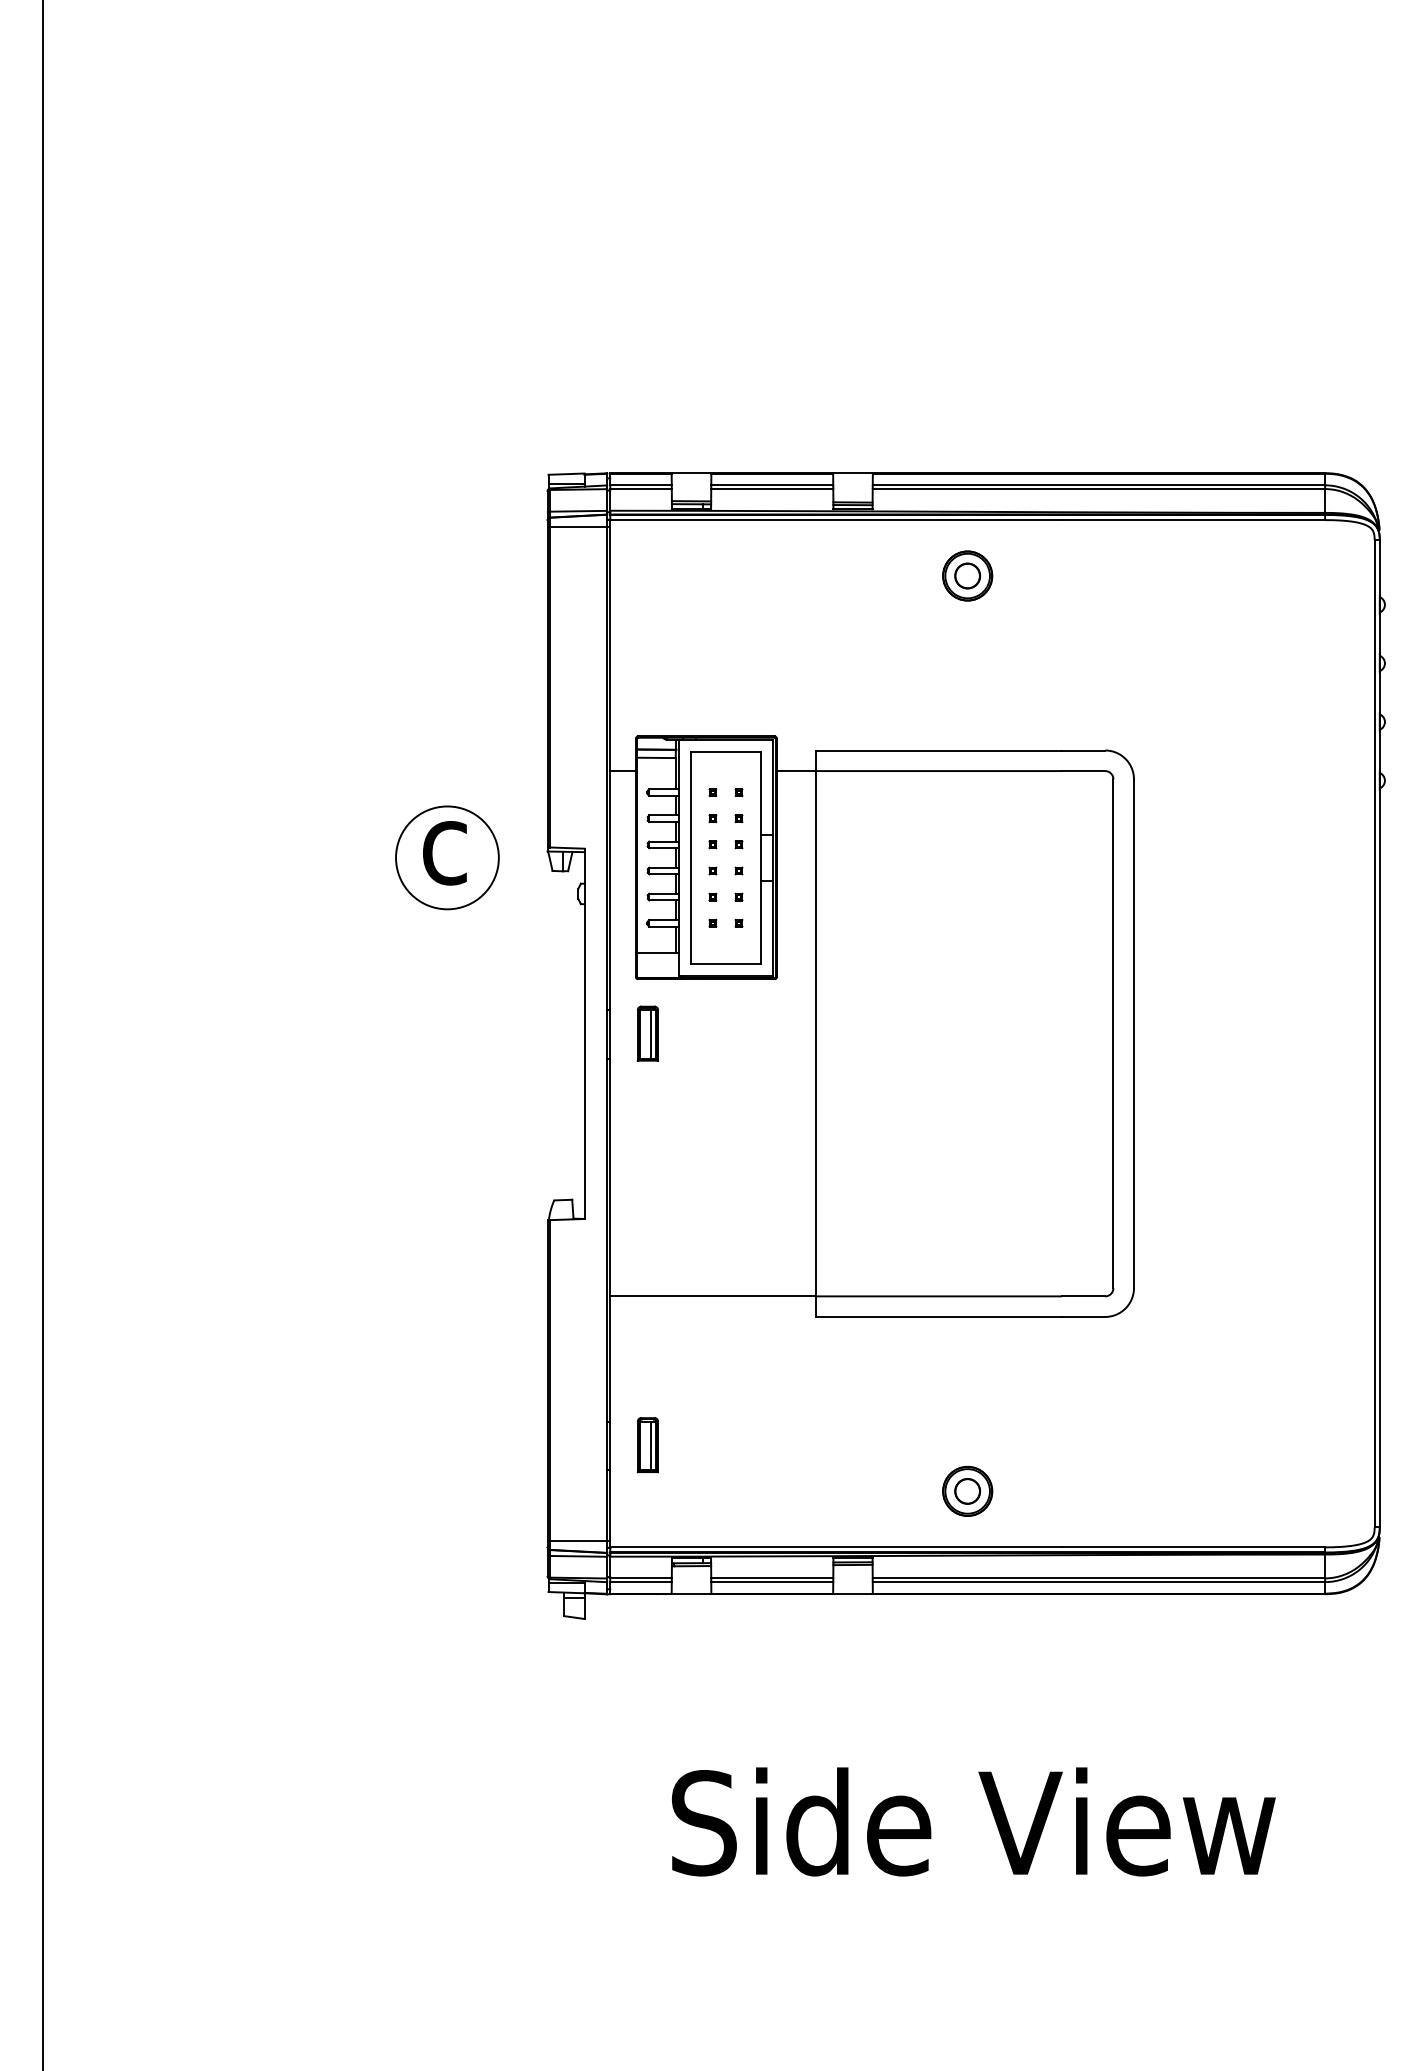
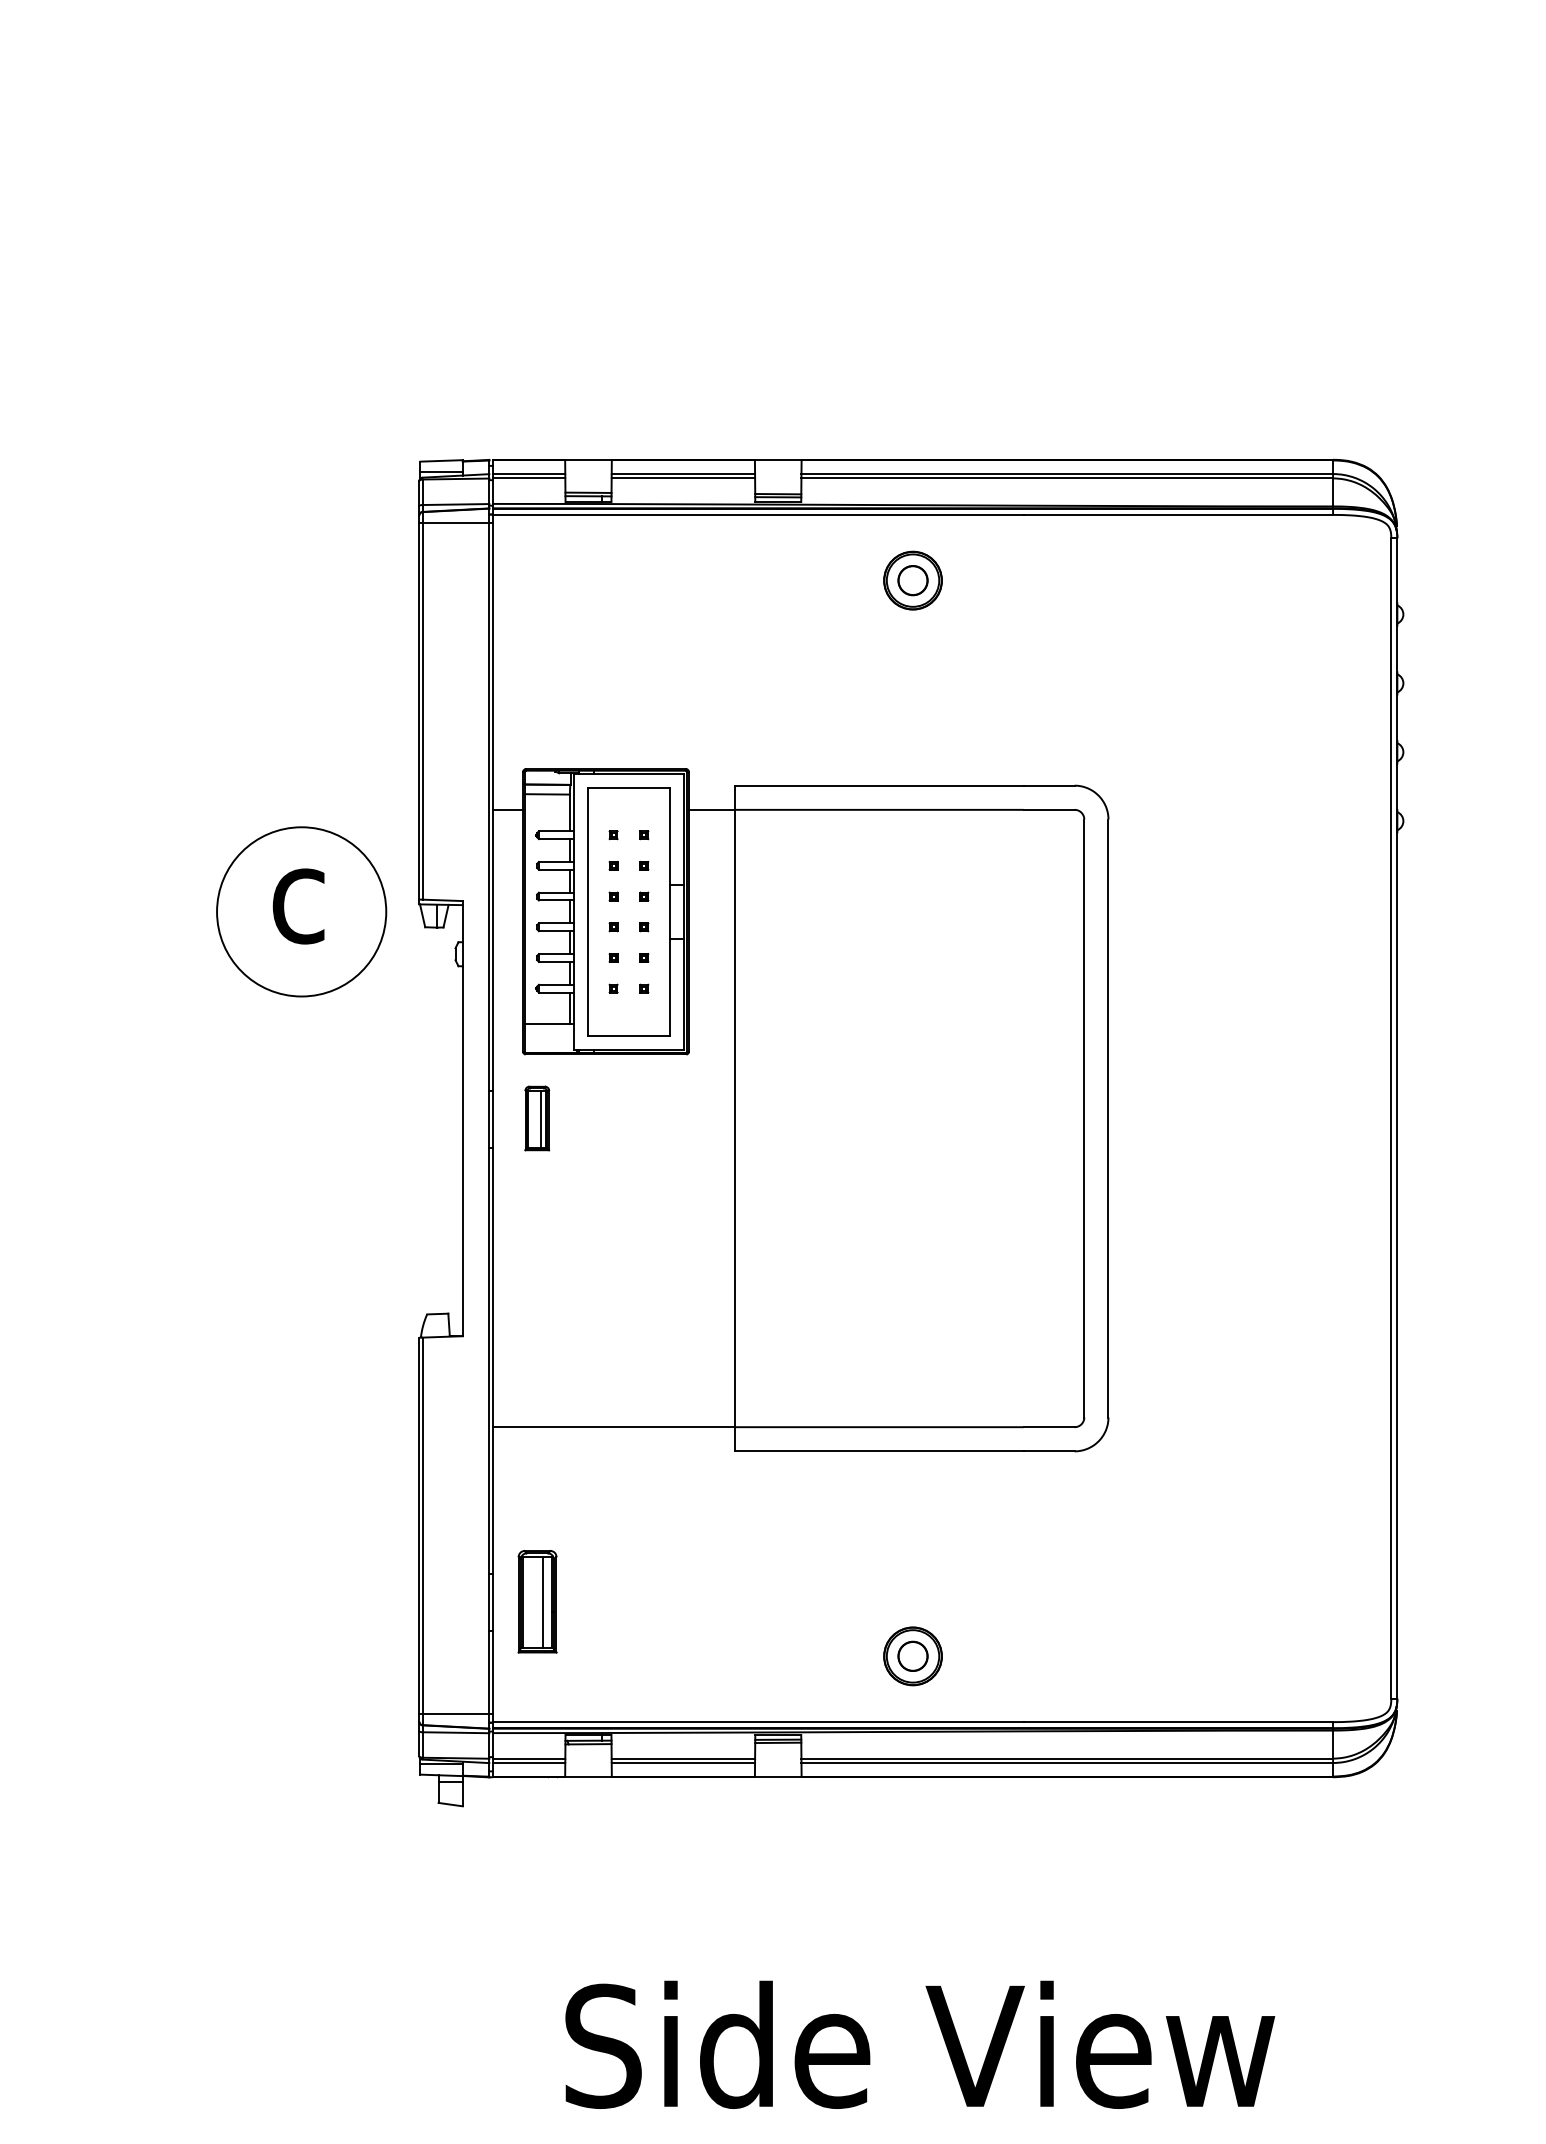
circle: (447, 857) -> (301, 911), size x1.4
part: (647, 1445) -> (536, 1602), size x1.6

